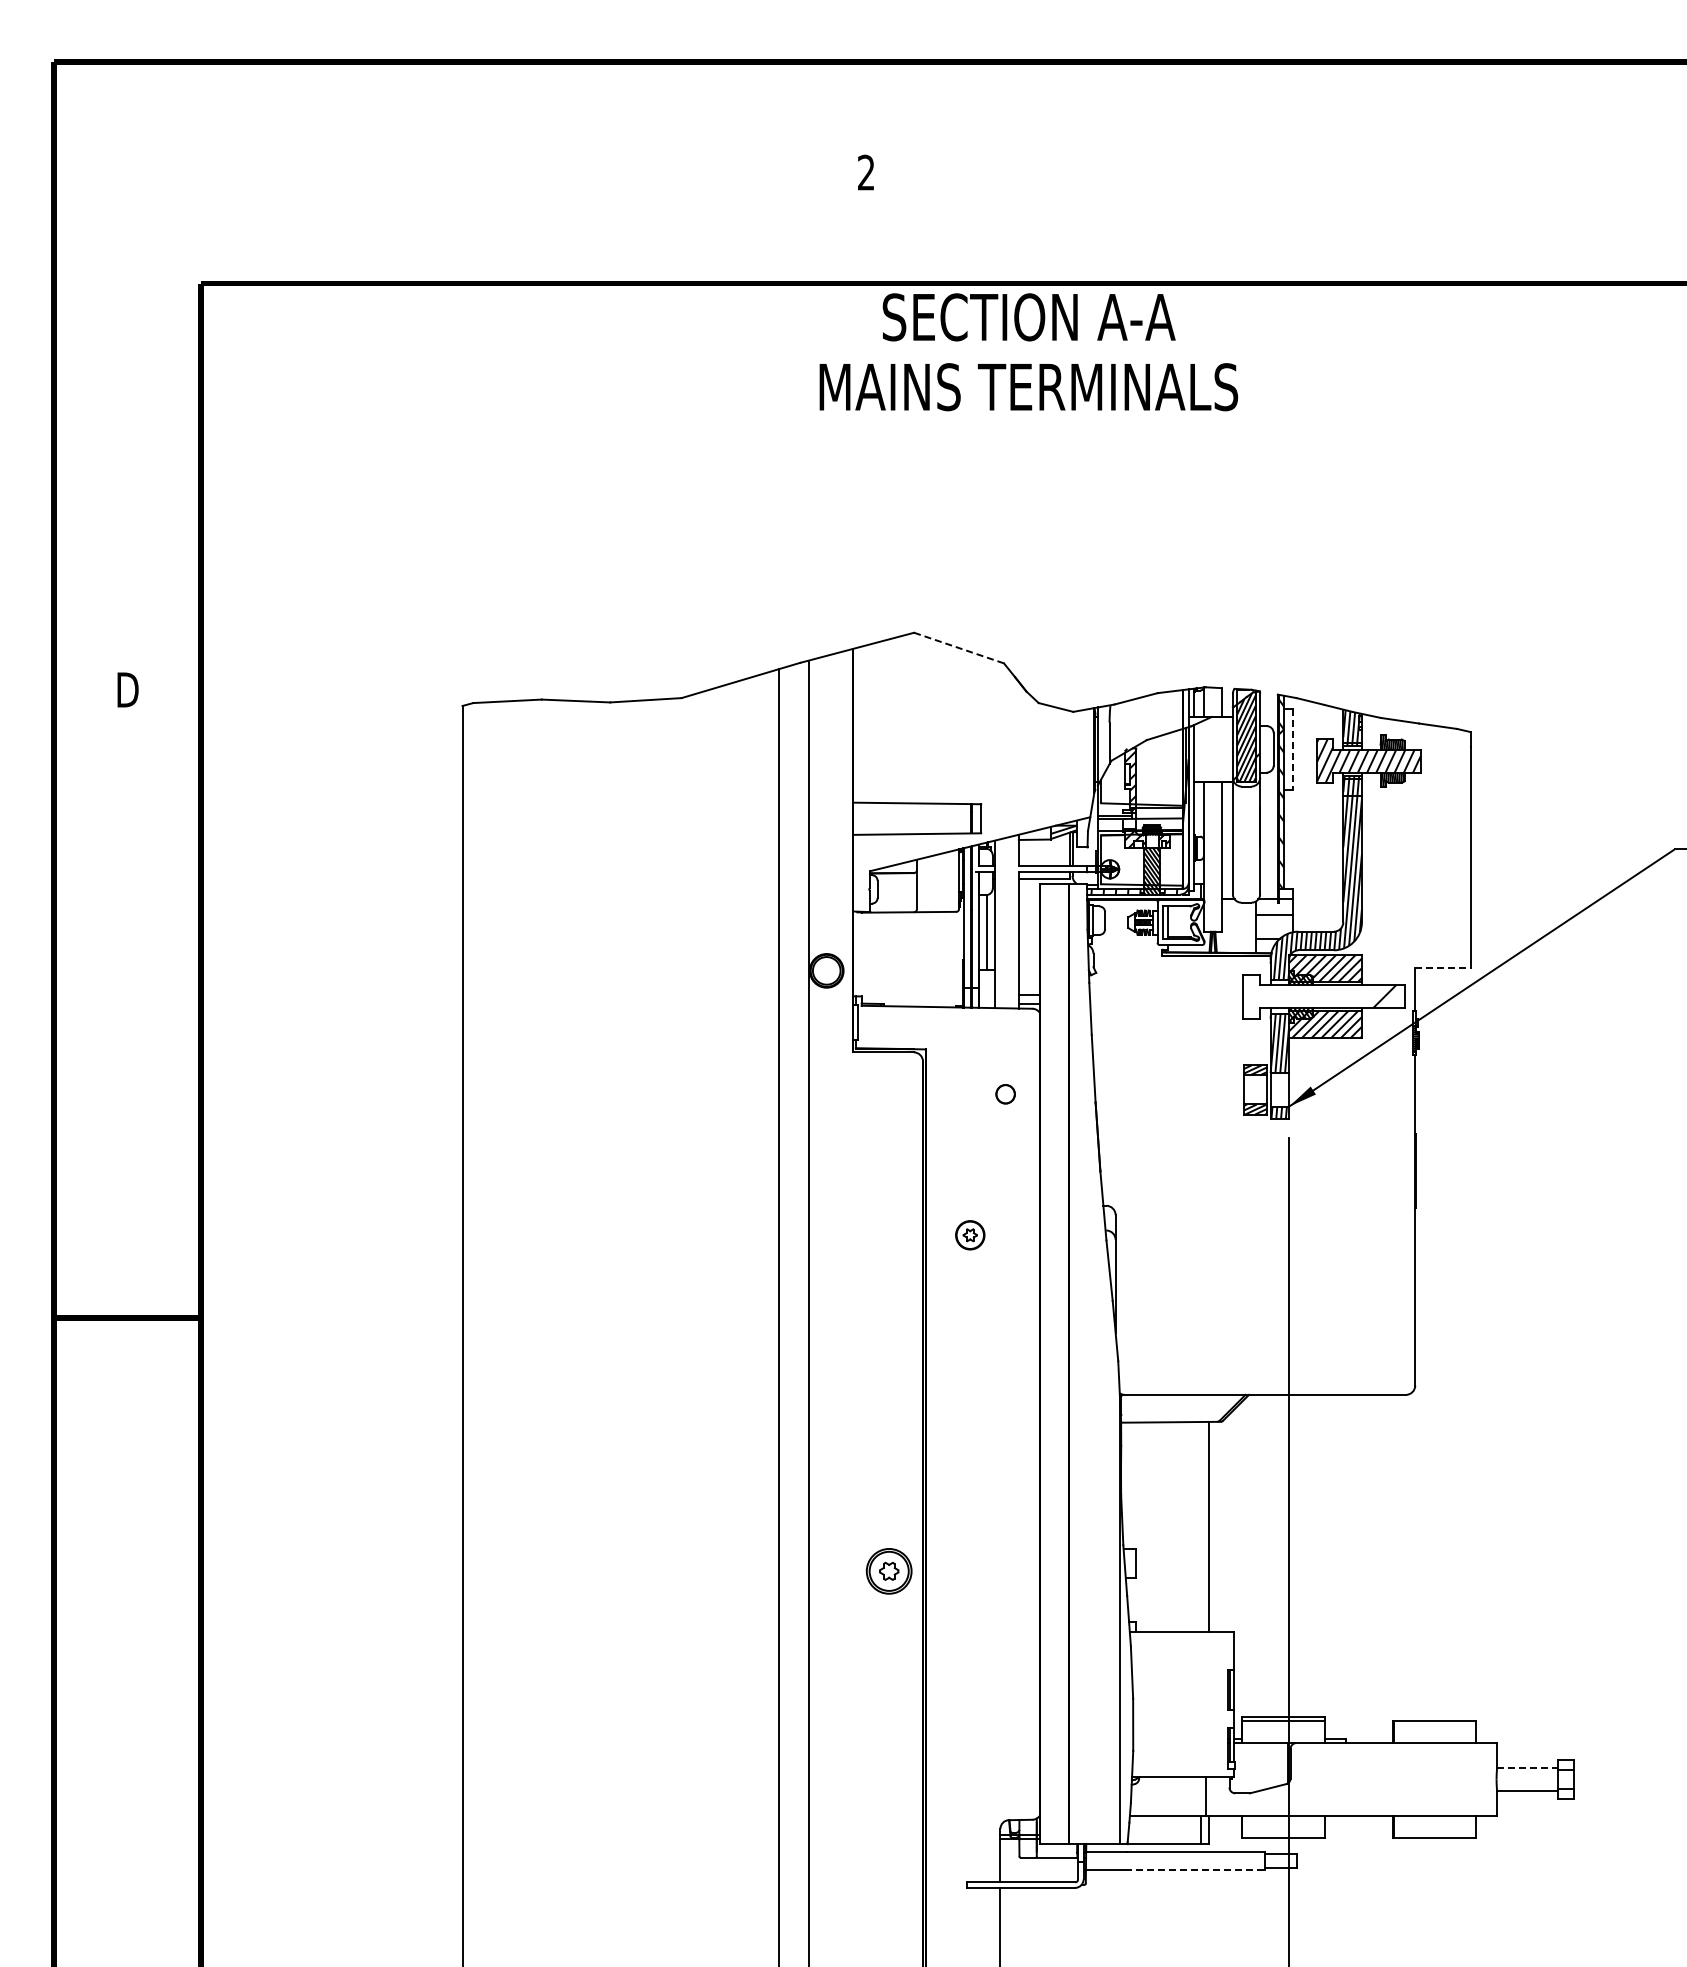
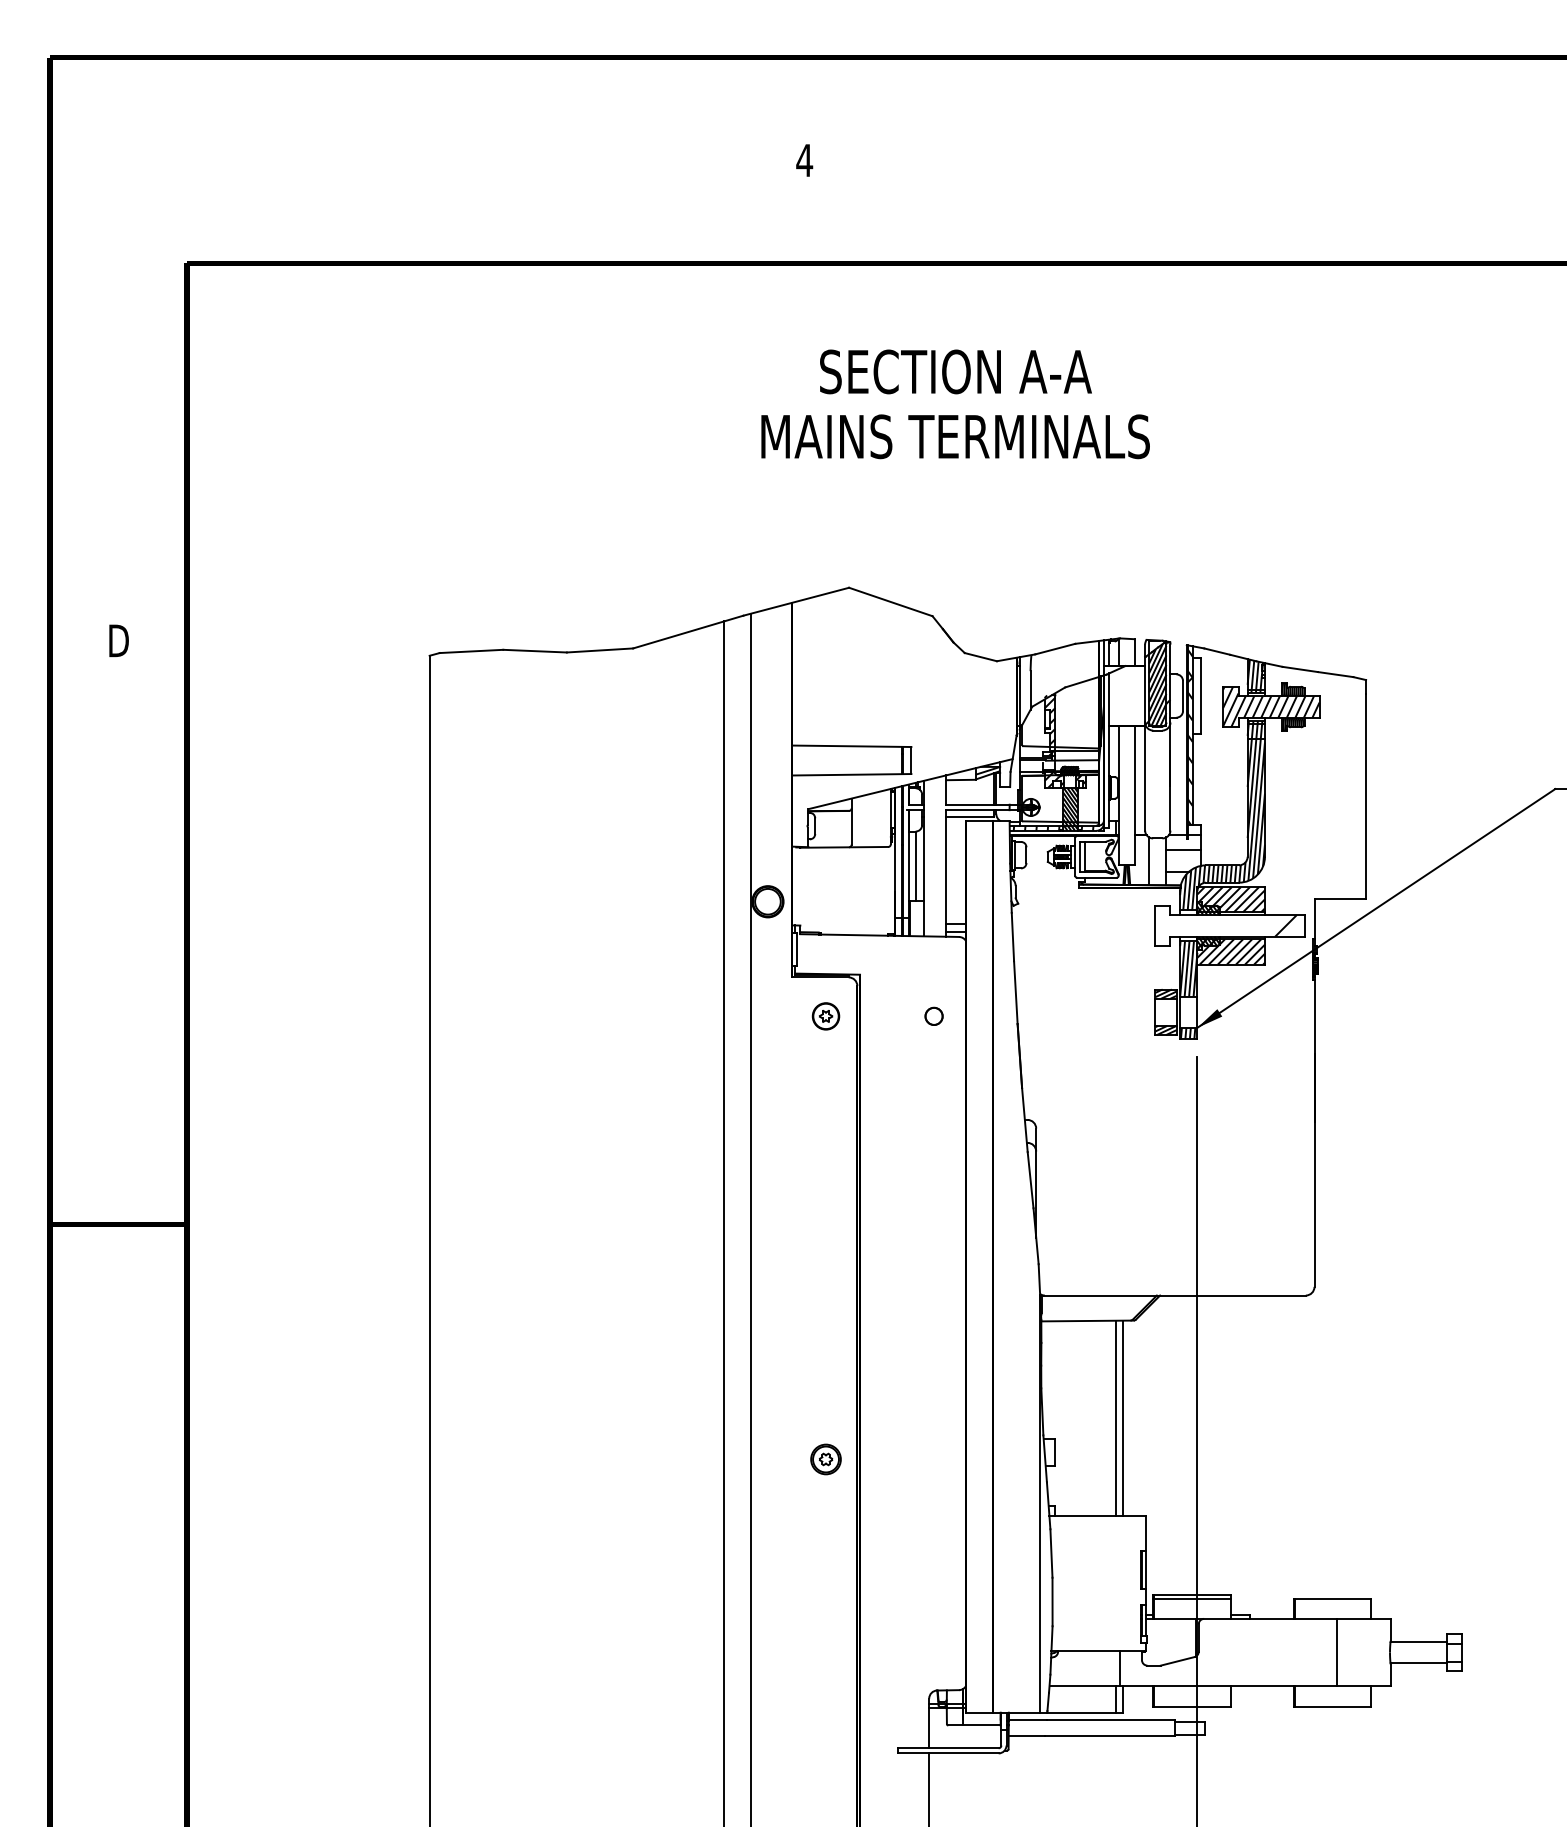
text: (866, 172) -> (804, 160), 2 -> 4
text: (1028, 352) -> (955, 404), moved
line: (959, 648) -> (891, 602), dashed -> solid
line: (1293, 749) -> (1201, 696), dashed -> solid
line: (1237, 927) -> (1149, 861), added
line: (1443, 968) -> (1340, 899), dashed -> solid
part: (970, 1235) -> (826, 1016), moved
line: (1201, 1526) -> (1115, 1417), added
part: (889, 1571) -> (826, 1459), size x0.71
line: (1527, 1767) -> (1418, 1641), dashed -> solid
line: (1438, 1779) -> (1336, 1652), added
line: (1195, 1869) -> (1110, 1736), dashed -> solid

